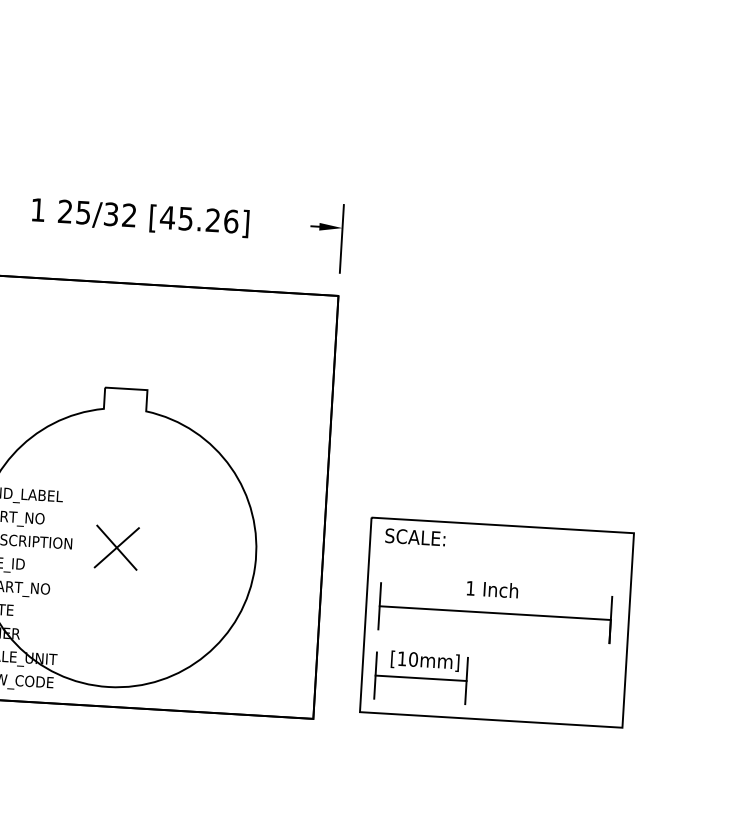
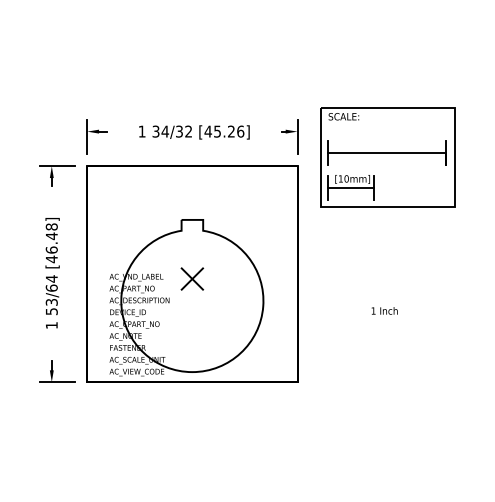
text: (74, 211) -> (160, 131), 25/32 -> 34/32
part: (117, 546) -> (192, 278), moved
part: (496, 622) -> (387, 157), moved

